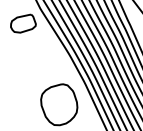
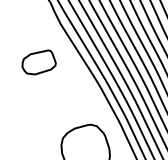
part: (23, 23) -> (39, 62), moved

